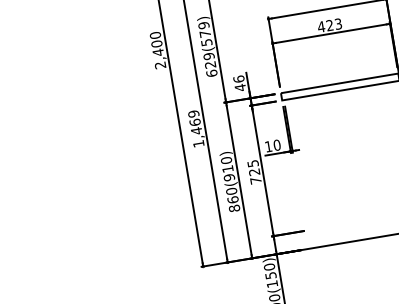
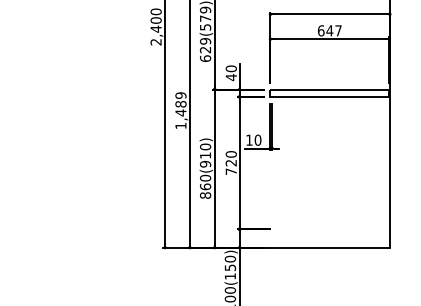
text: (329, 25) -> (329, 30), 423 -> 647
text: (238, 79) -> (230, 68), 46 -> 40
text: (194, 121) -> (180, 103), 1,469 -> 1,489
text: (252, 163) -> (230, 154), 725 -> 720

